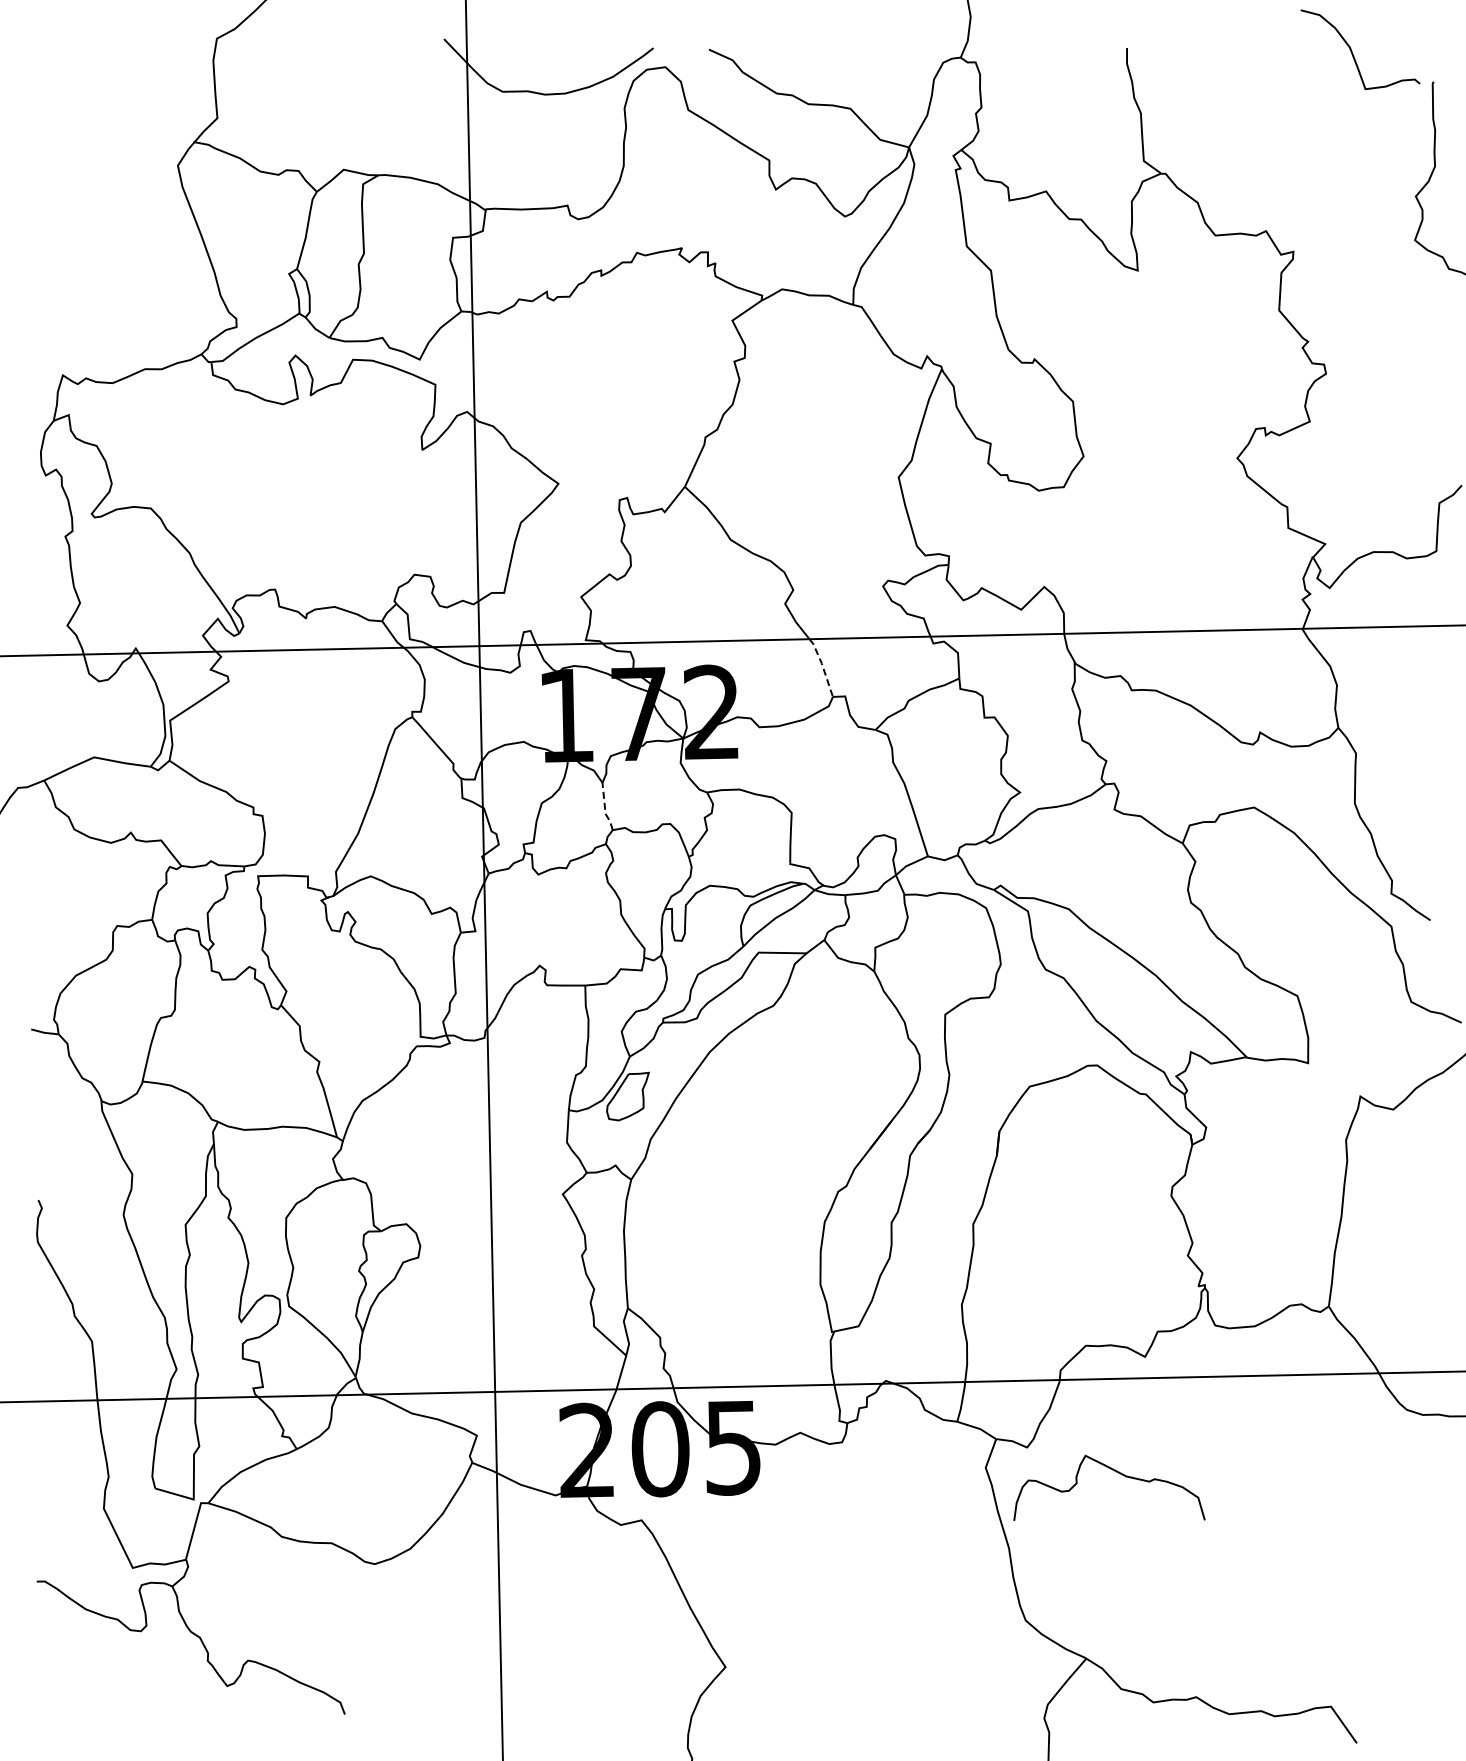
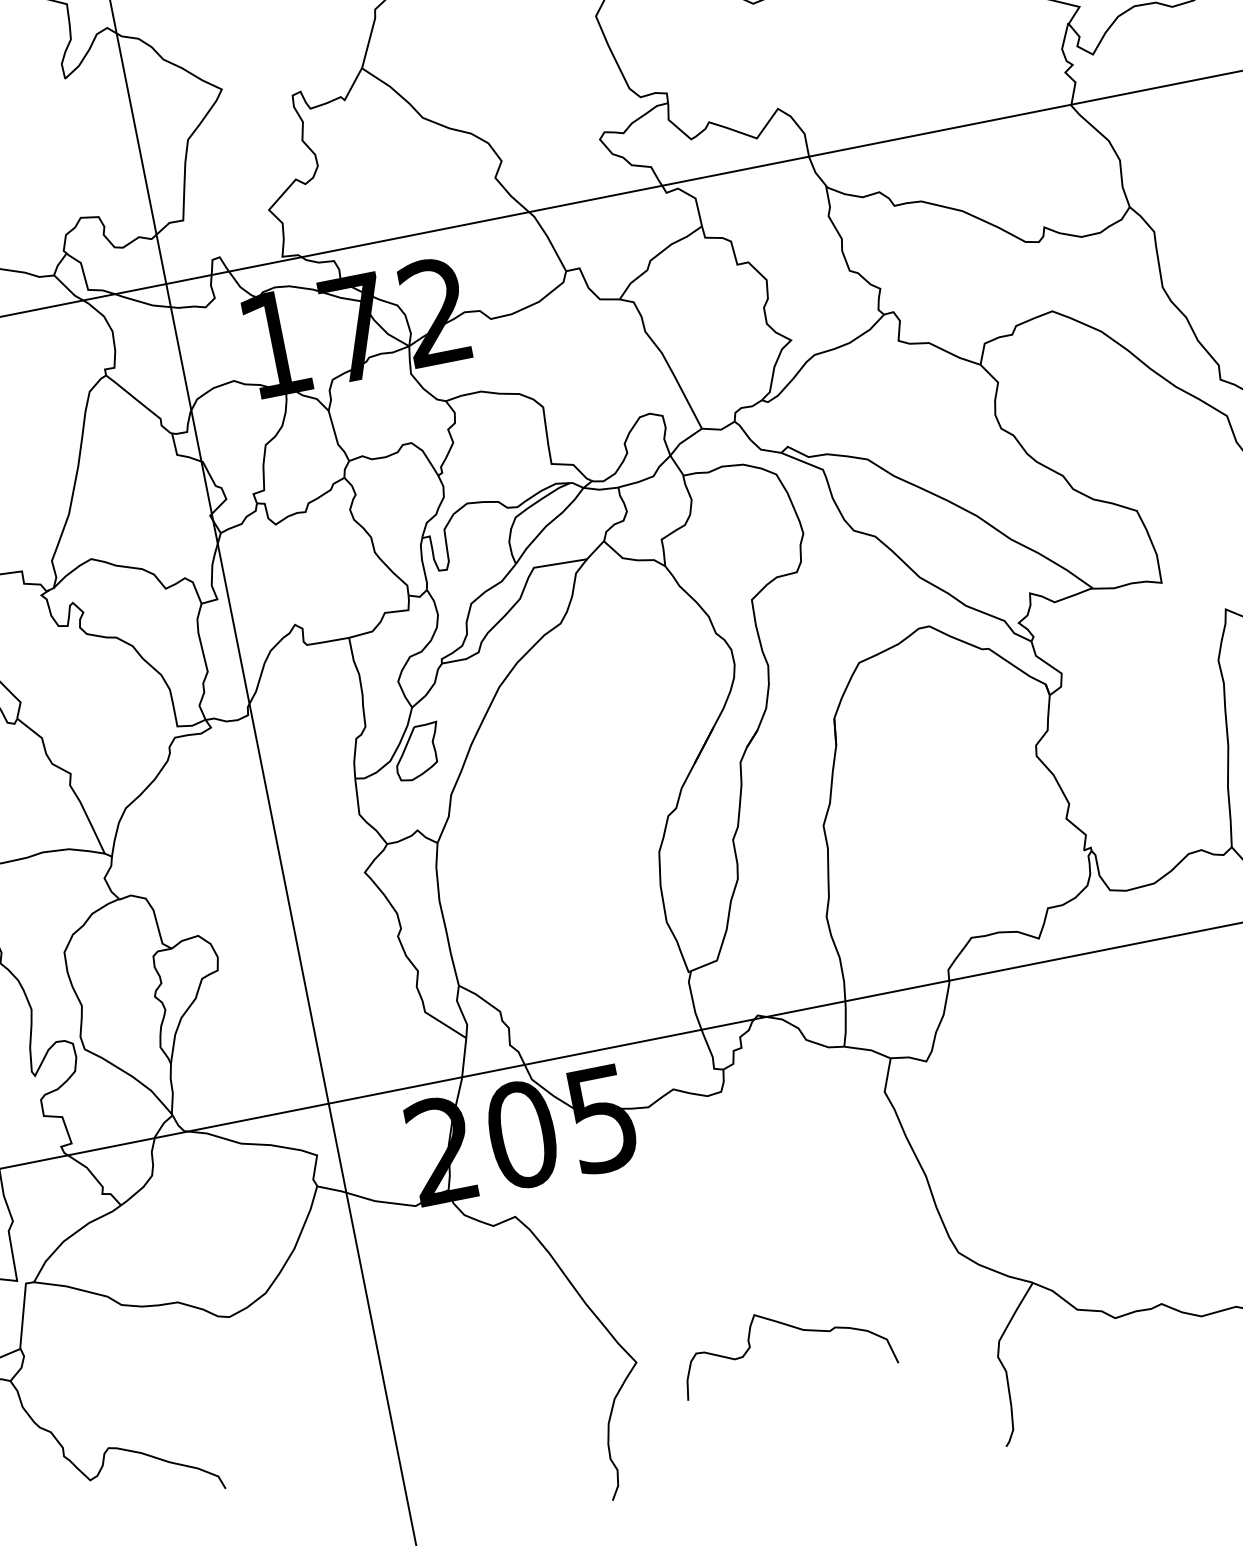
line: (822, 666) -> (548, 239), dashed -> solid
line: (605, 808) -> (336, 438), dashed -> solid
curve: (1116, 1472) -> (791, 1327), moved

